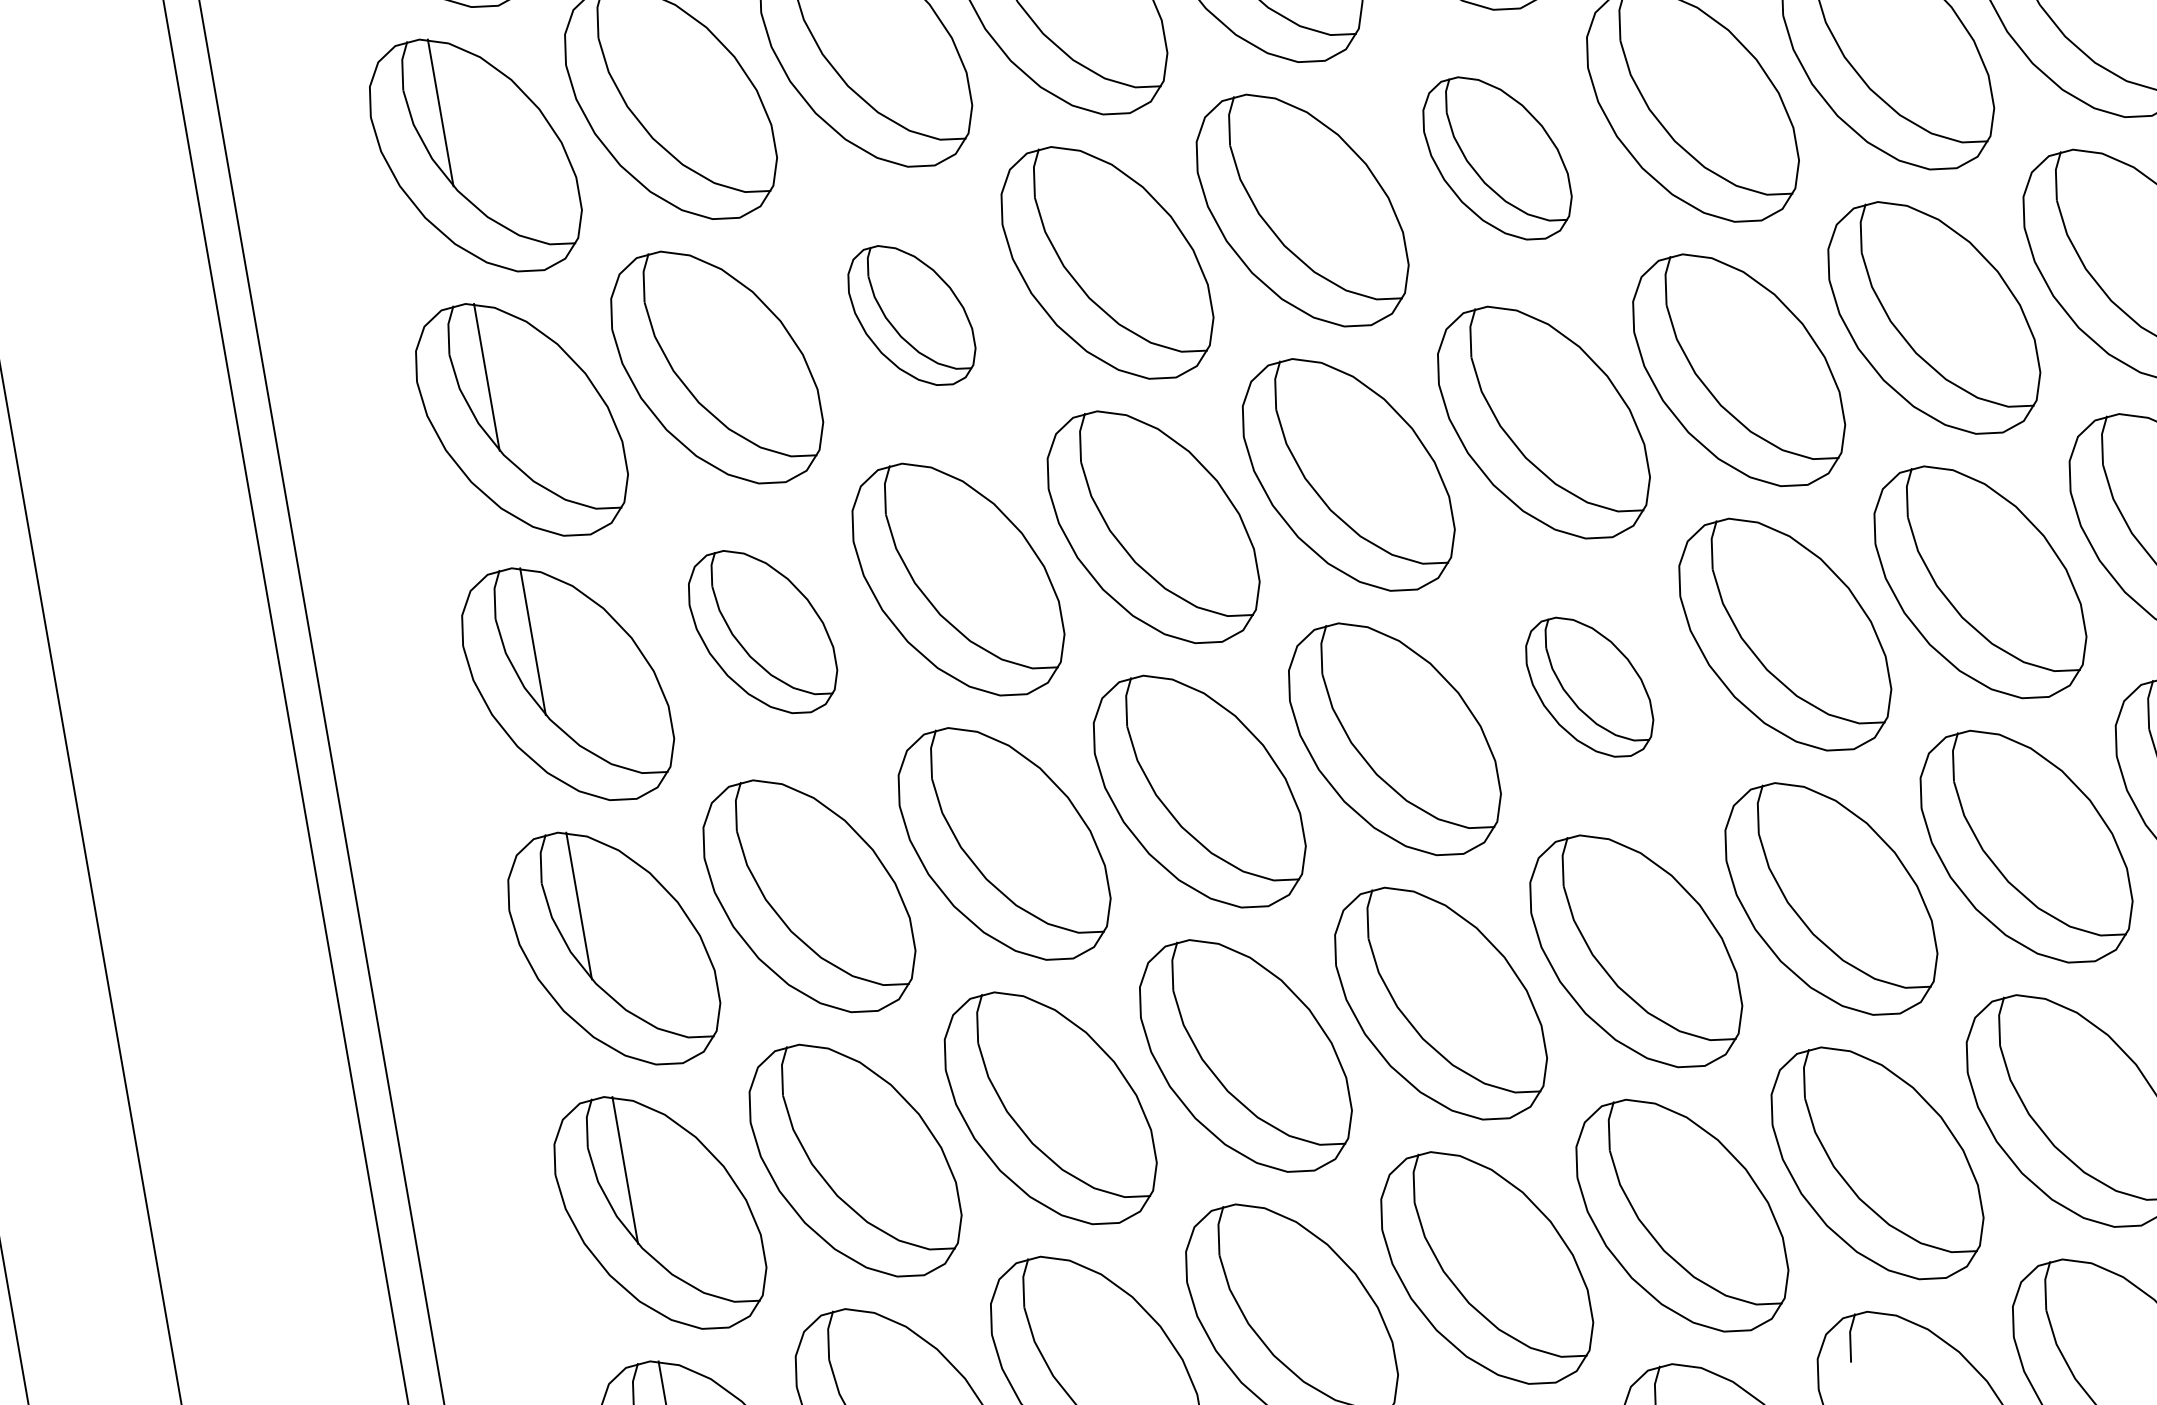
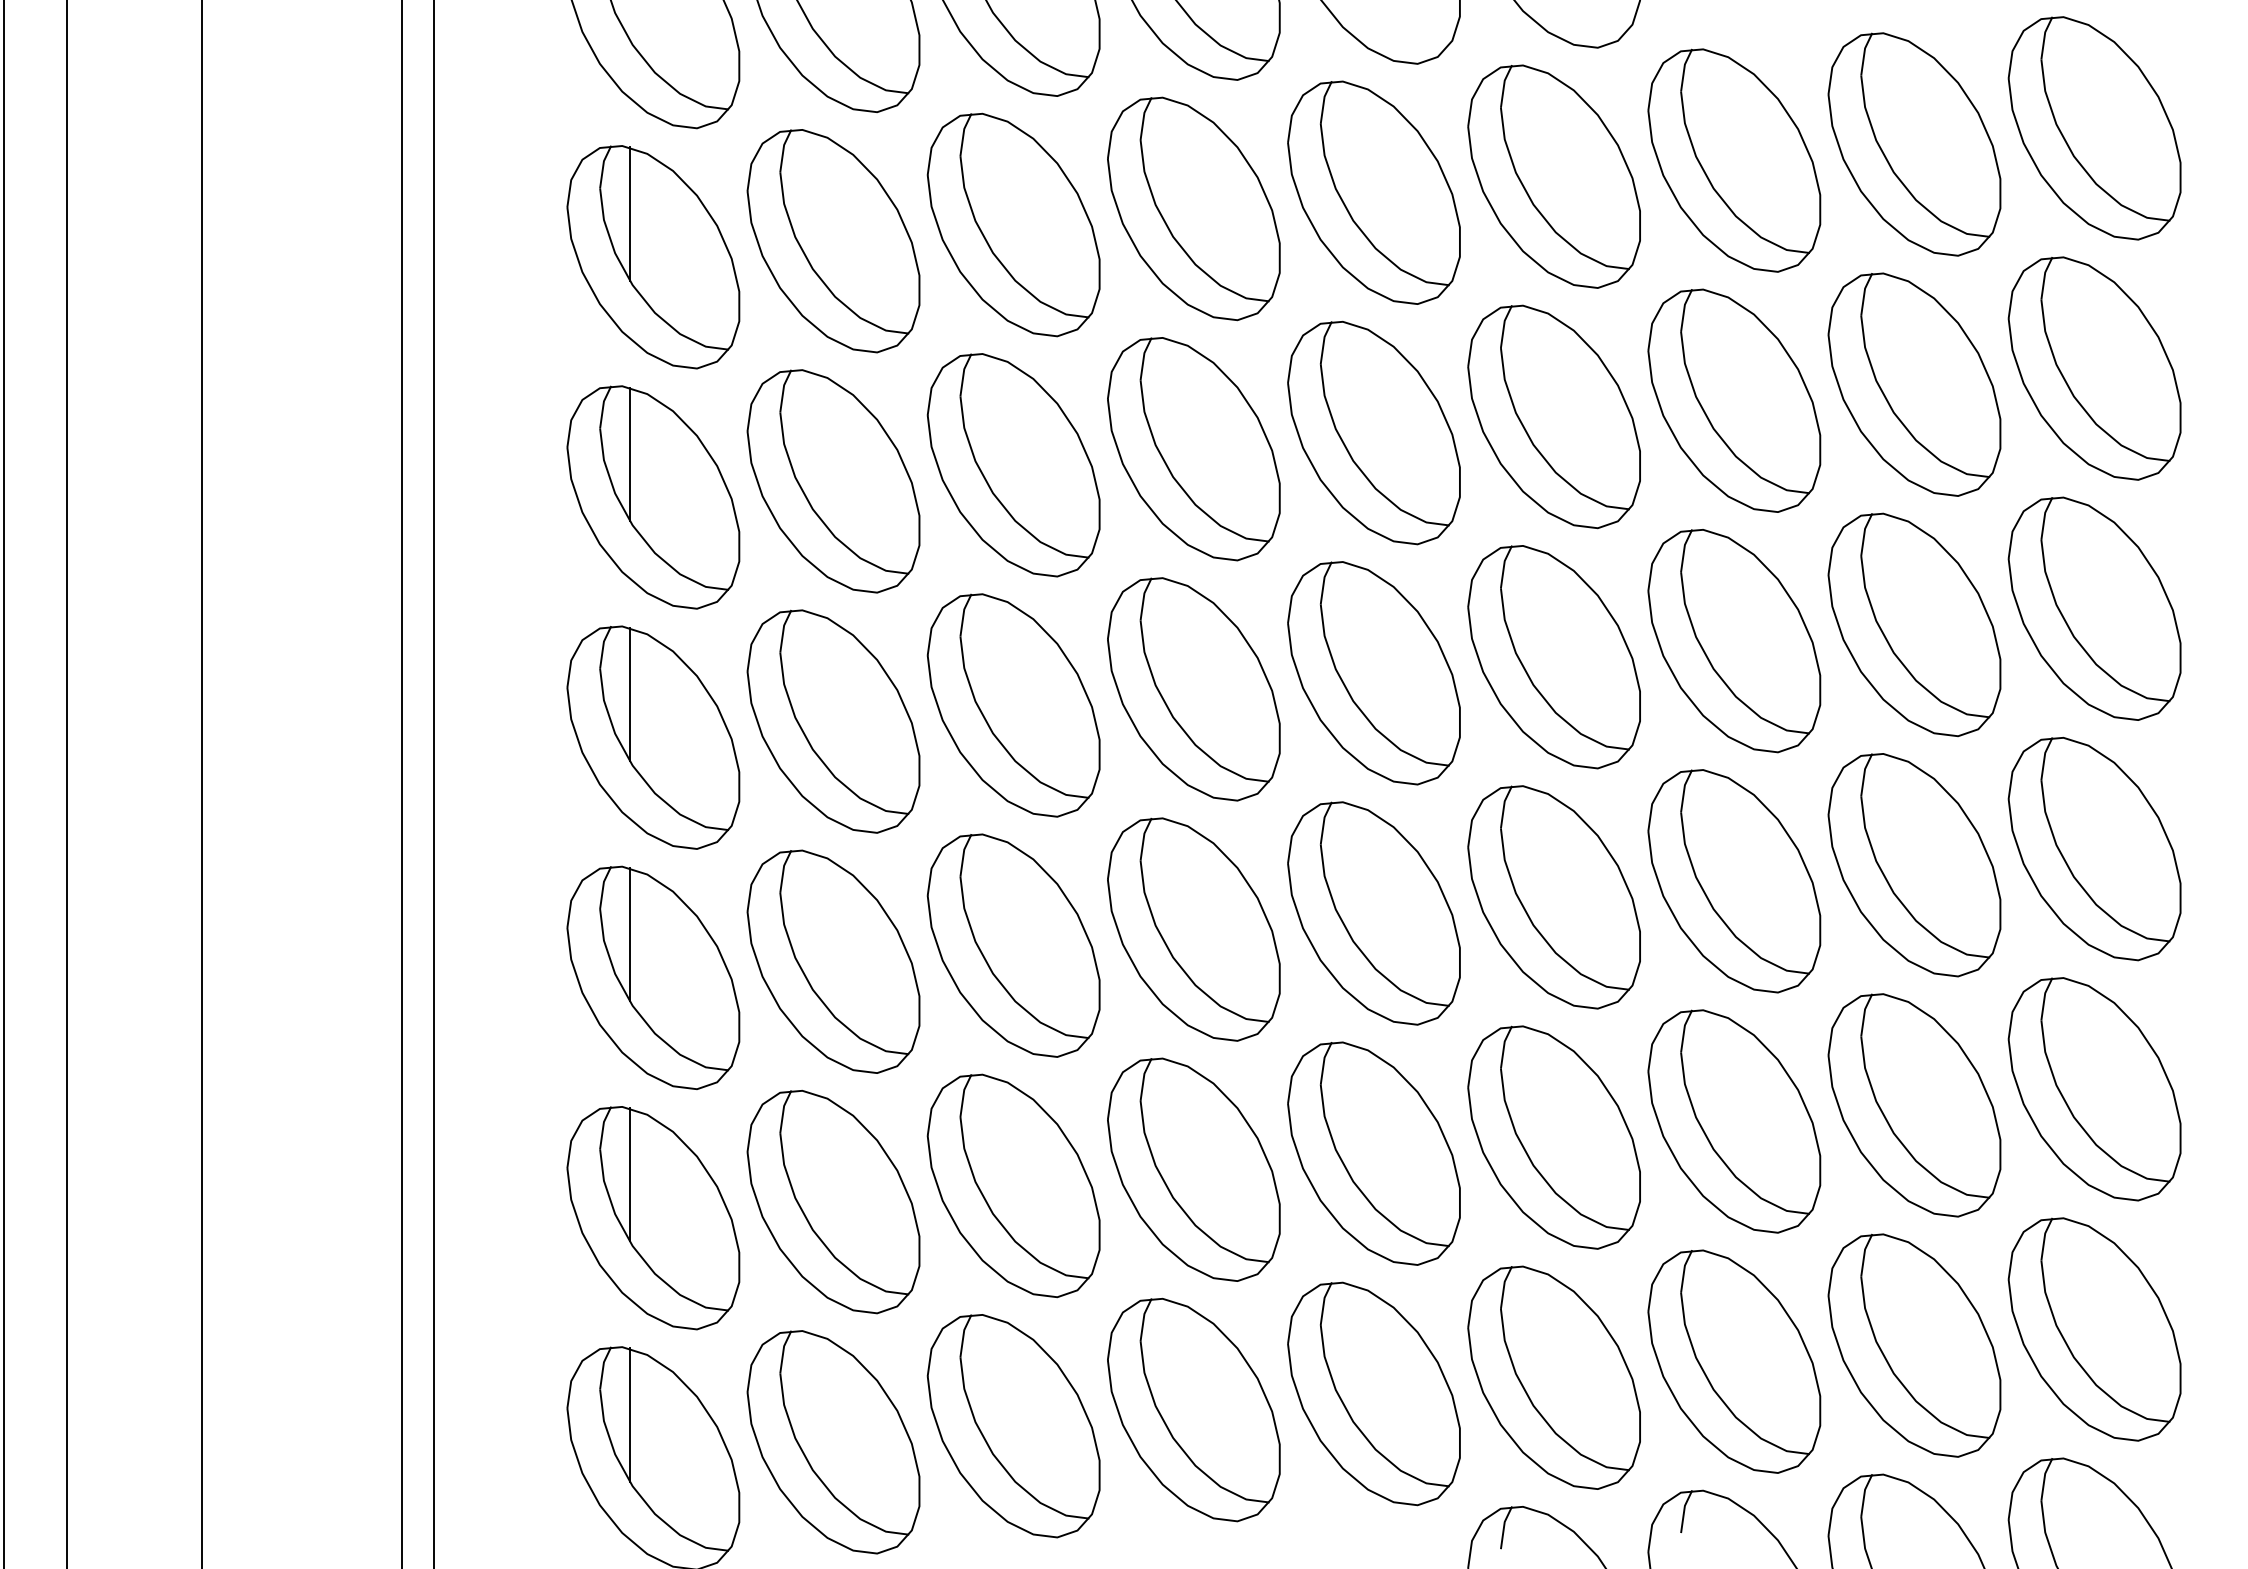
part: (1496, 158) -> (1553, 416), size x1.43
part: (911, 316) -> (1013, 465), size x1.67
part: (762, 632) -> (833, 721), size x1.43
part: (1588, 687) -> (1553, 897), size x1.67

